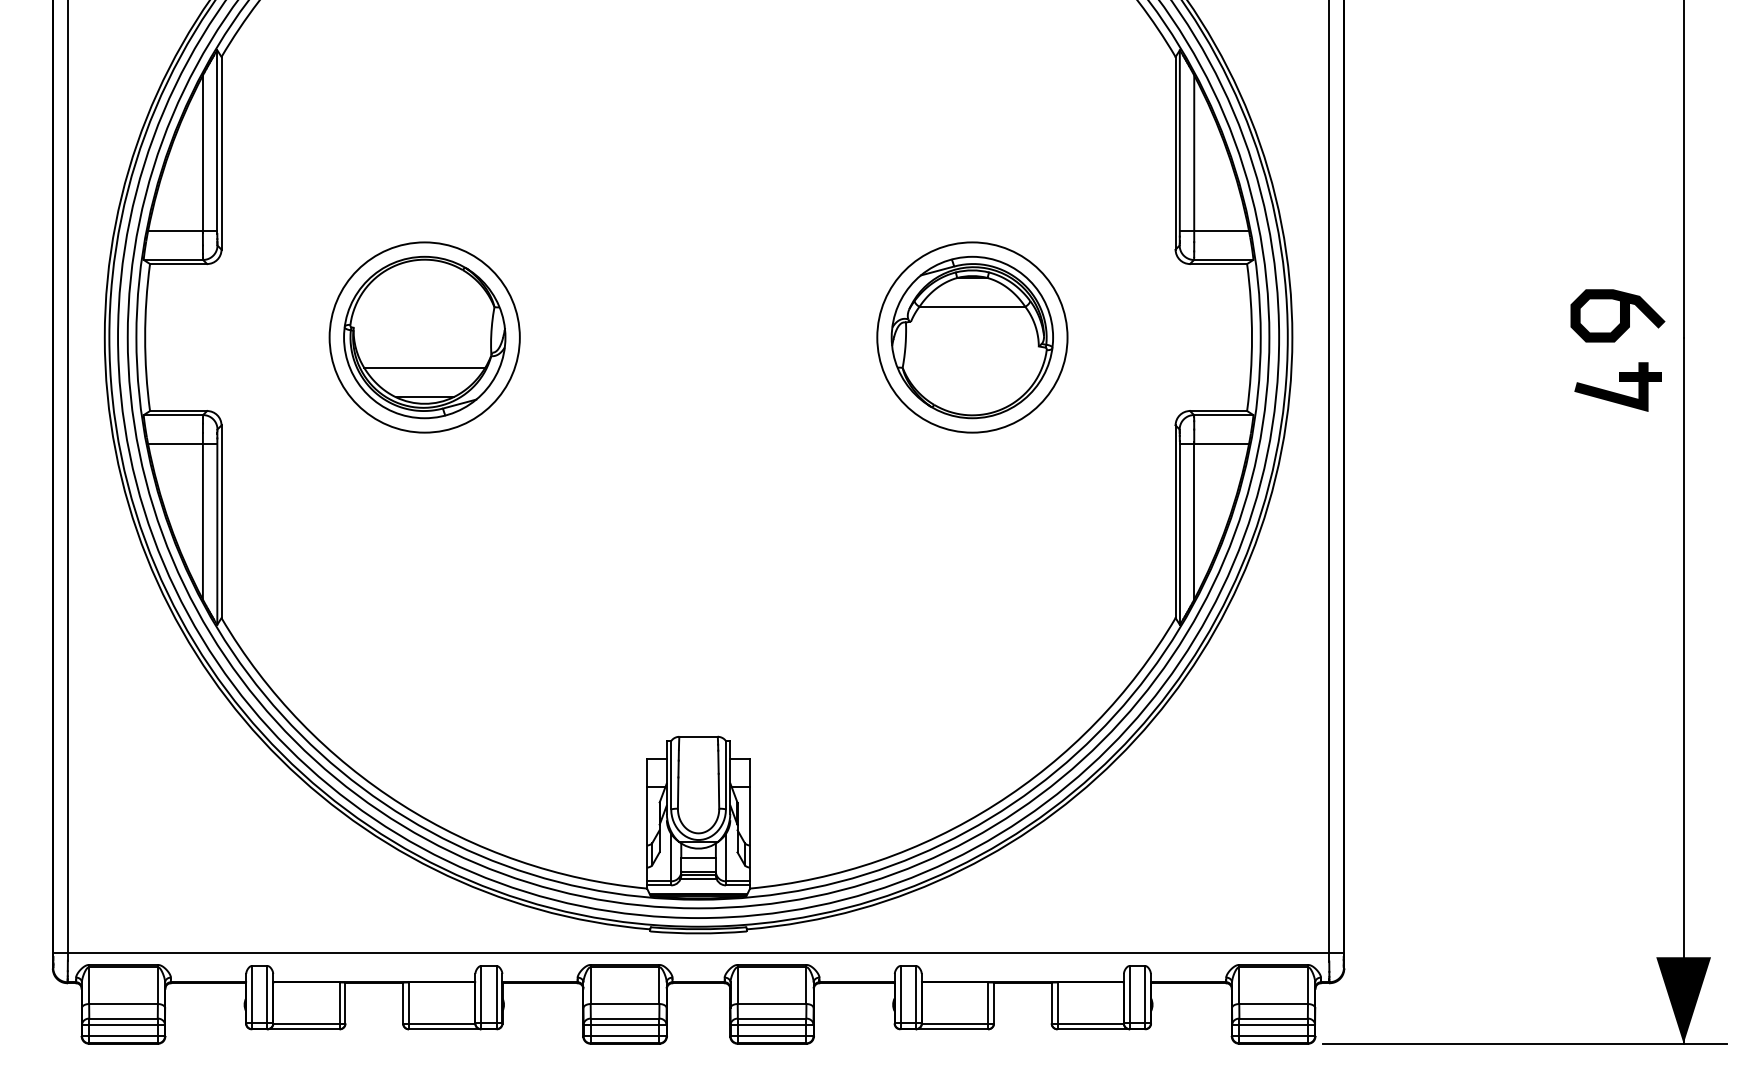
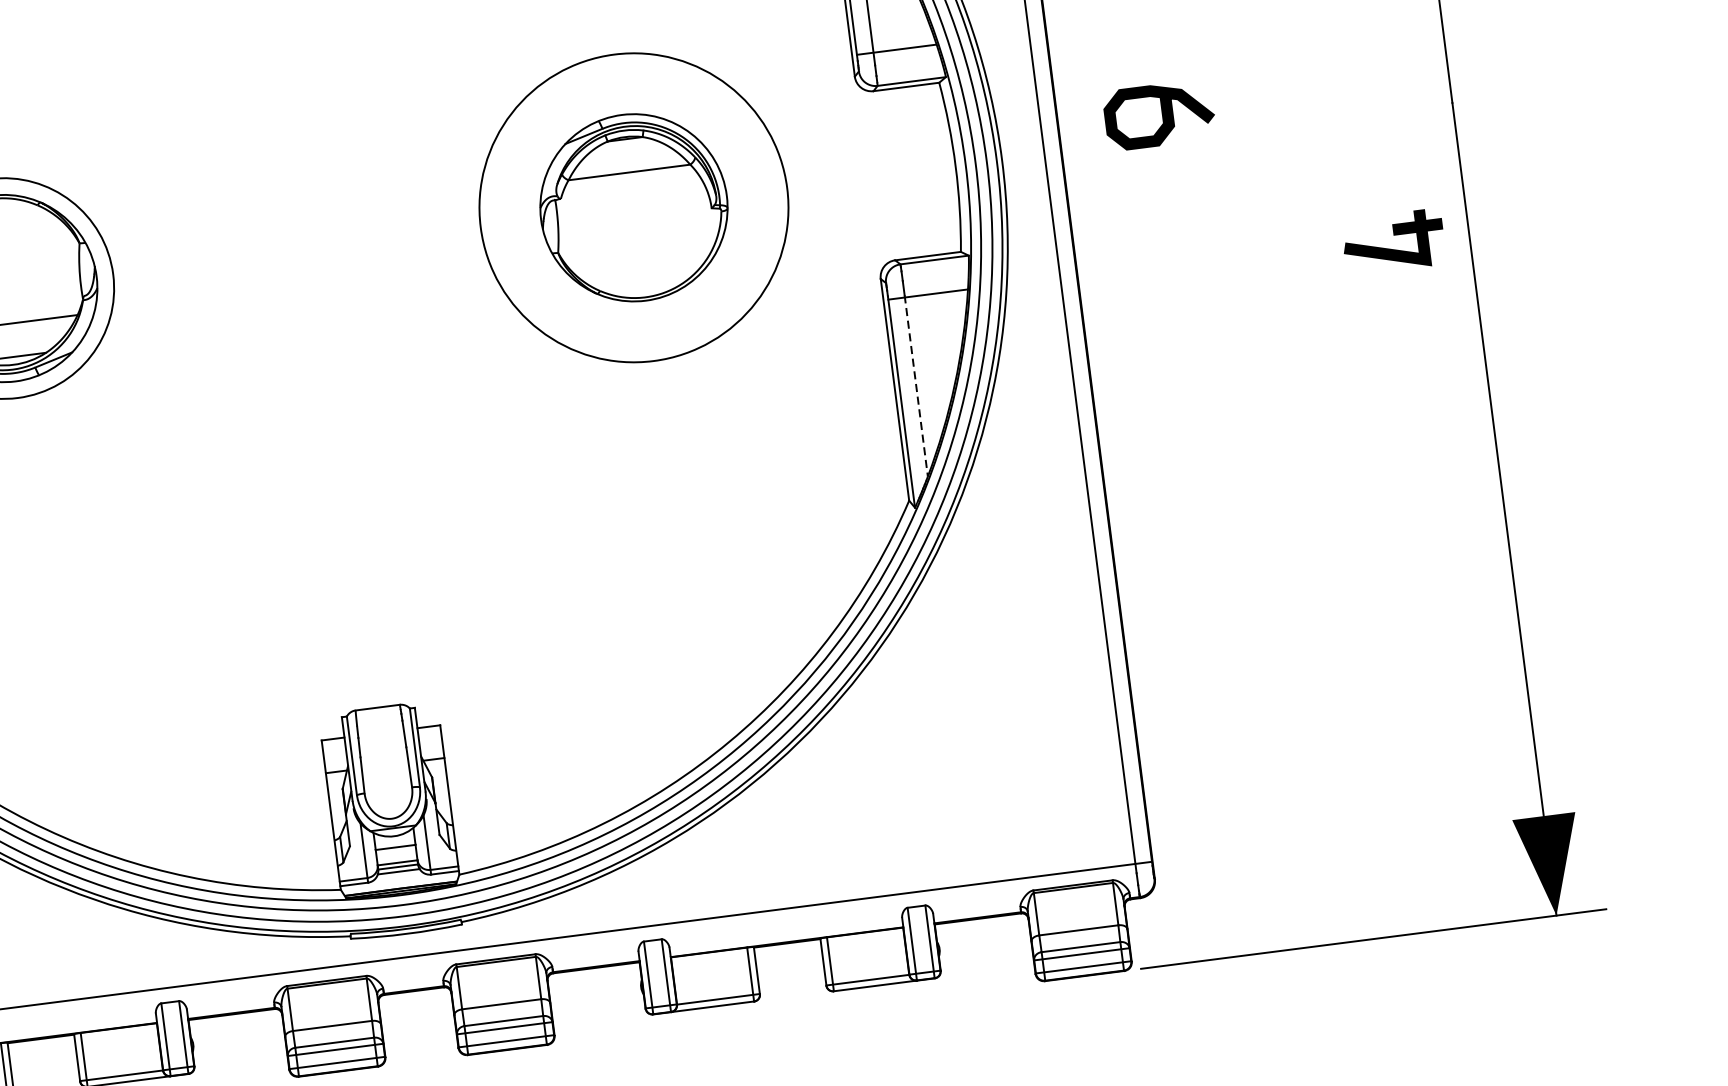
curve: (1620, 315) -> (1162, 114), moved
circle: (972, 337) -> (634, 207), size x1.4
part: (1617, 386) -> (1392, 241), moved
line: (1194, 520) -> (916, 385), solid -> dashed

